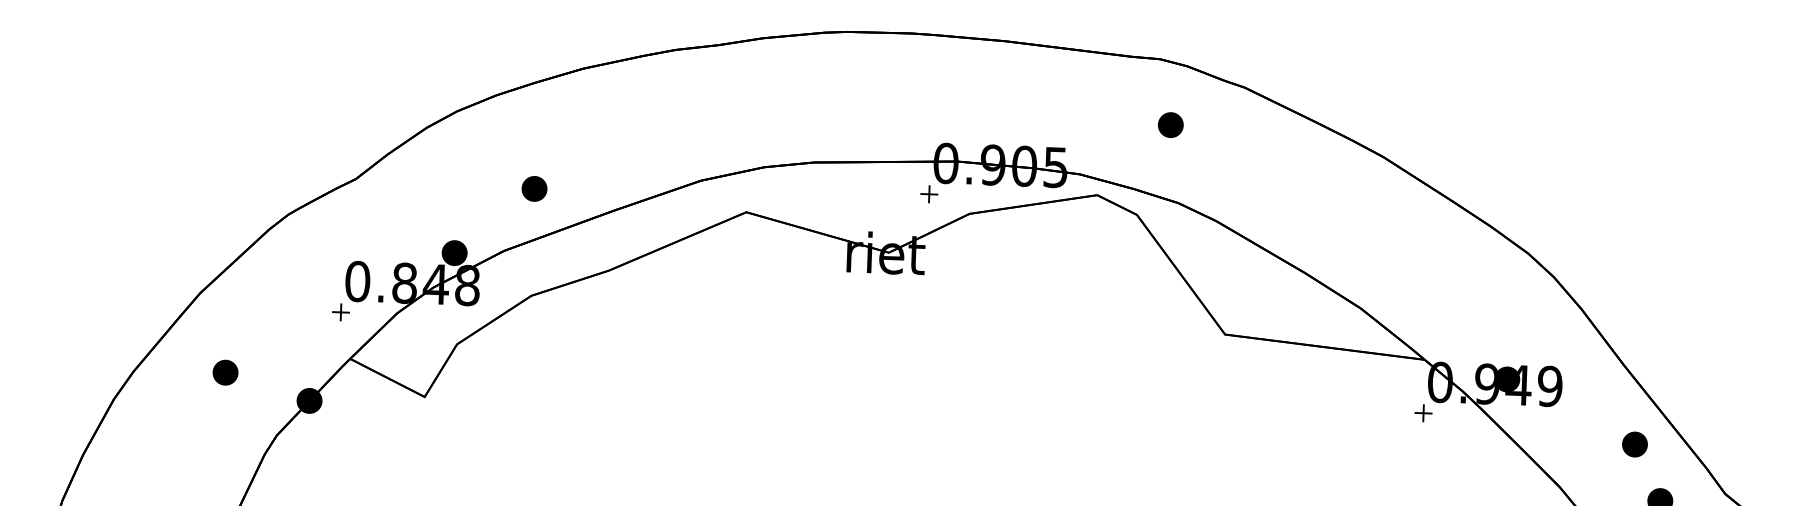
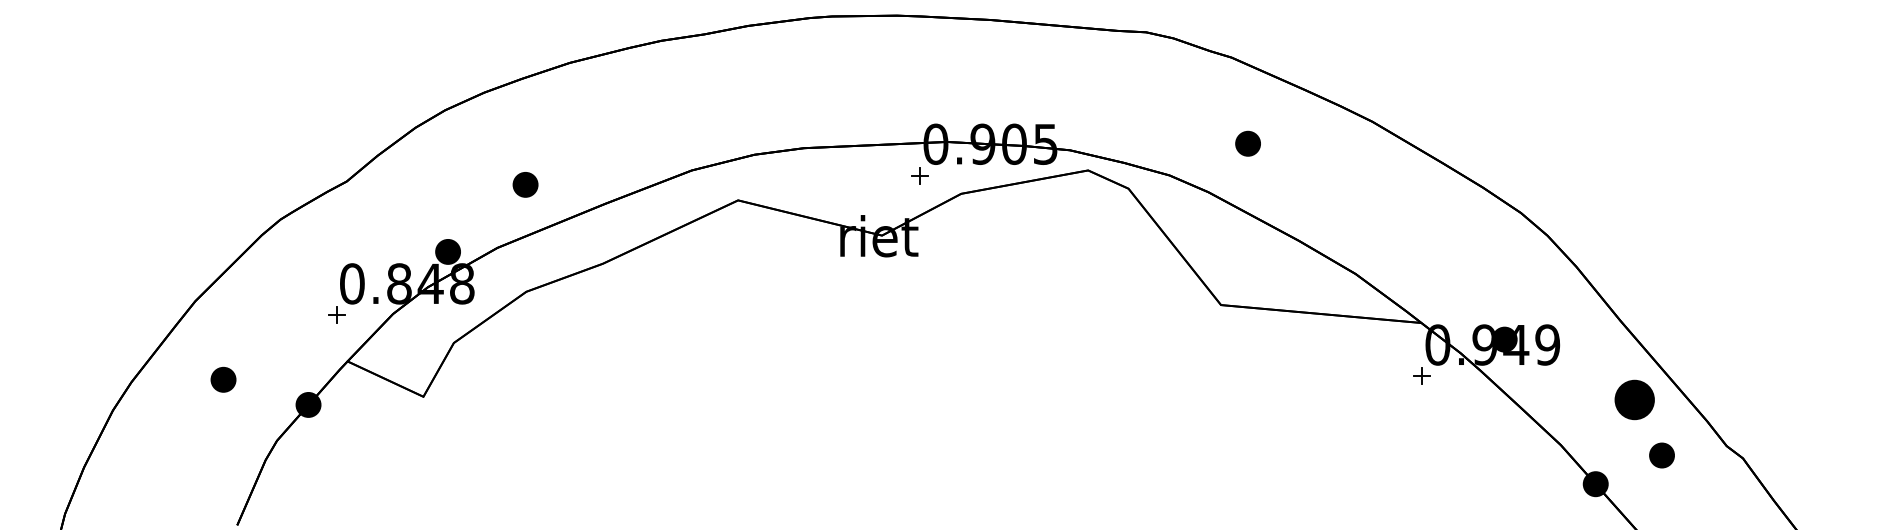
part: (1170, 124) -> (1247, 143), moved
part: (1634, 444) -> (1634, 399), size x1.6

